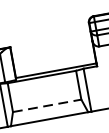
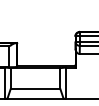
line: (47, 106) -> (35, 89), dashed -> solid

